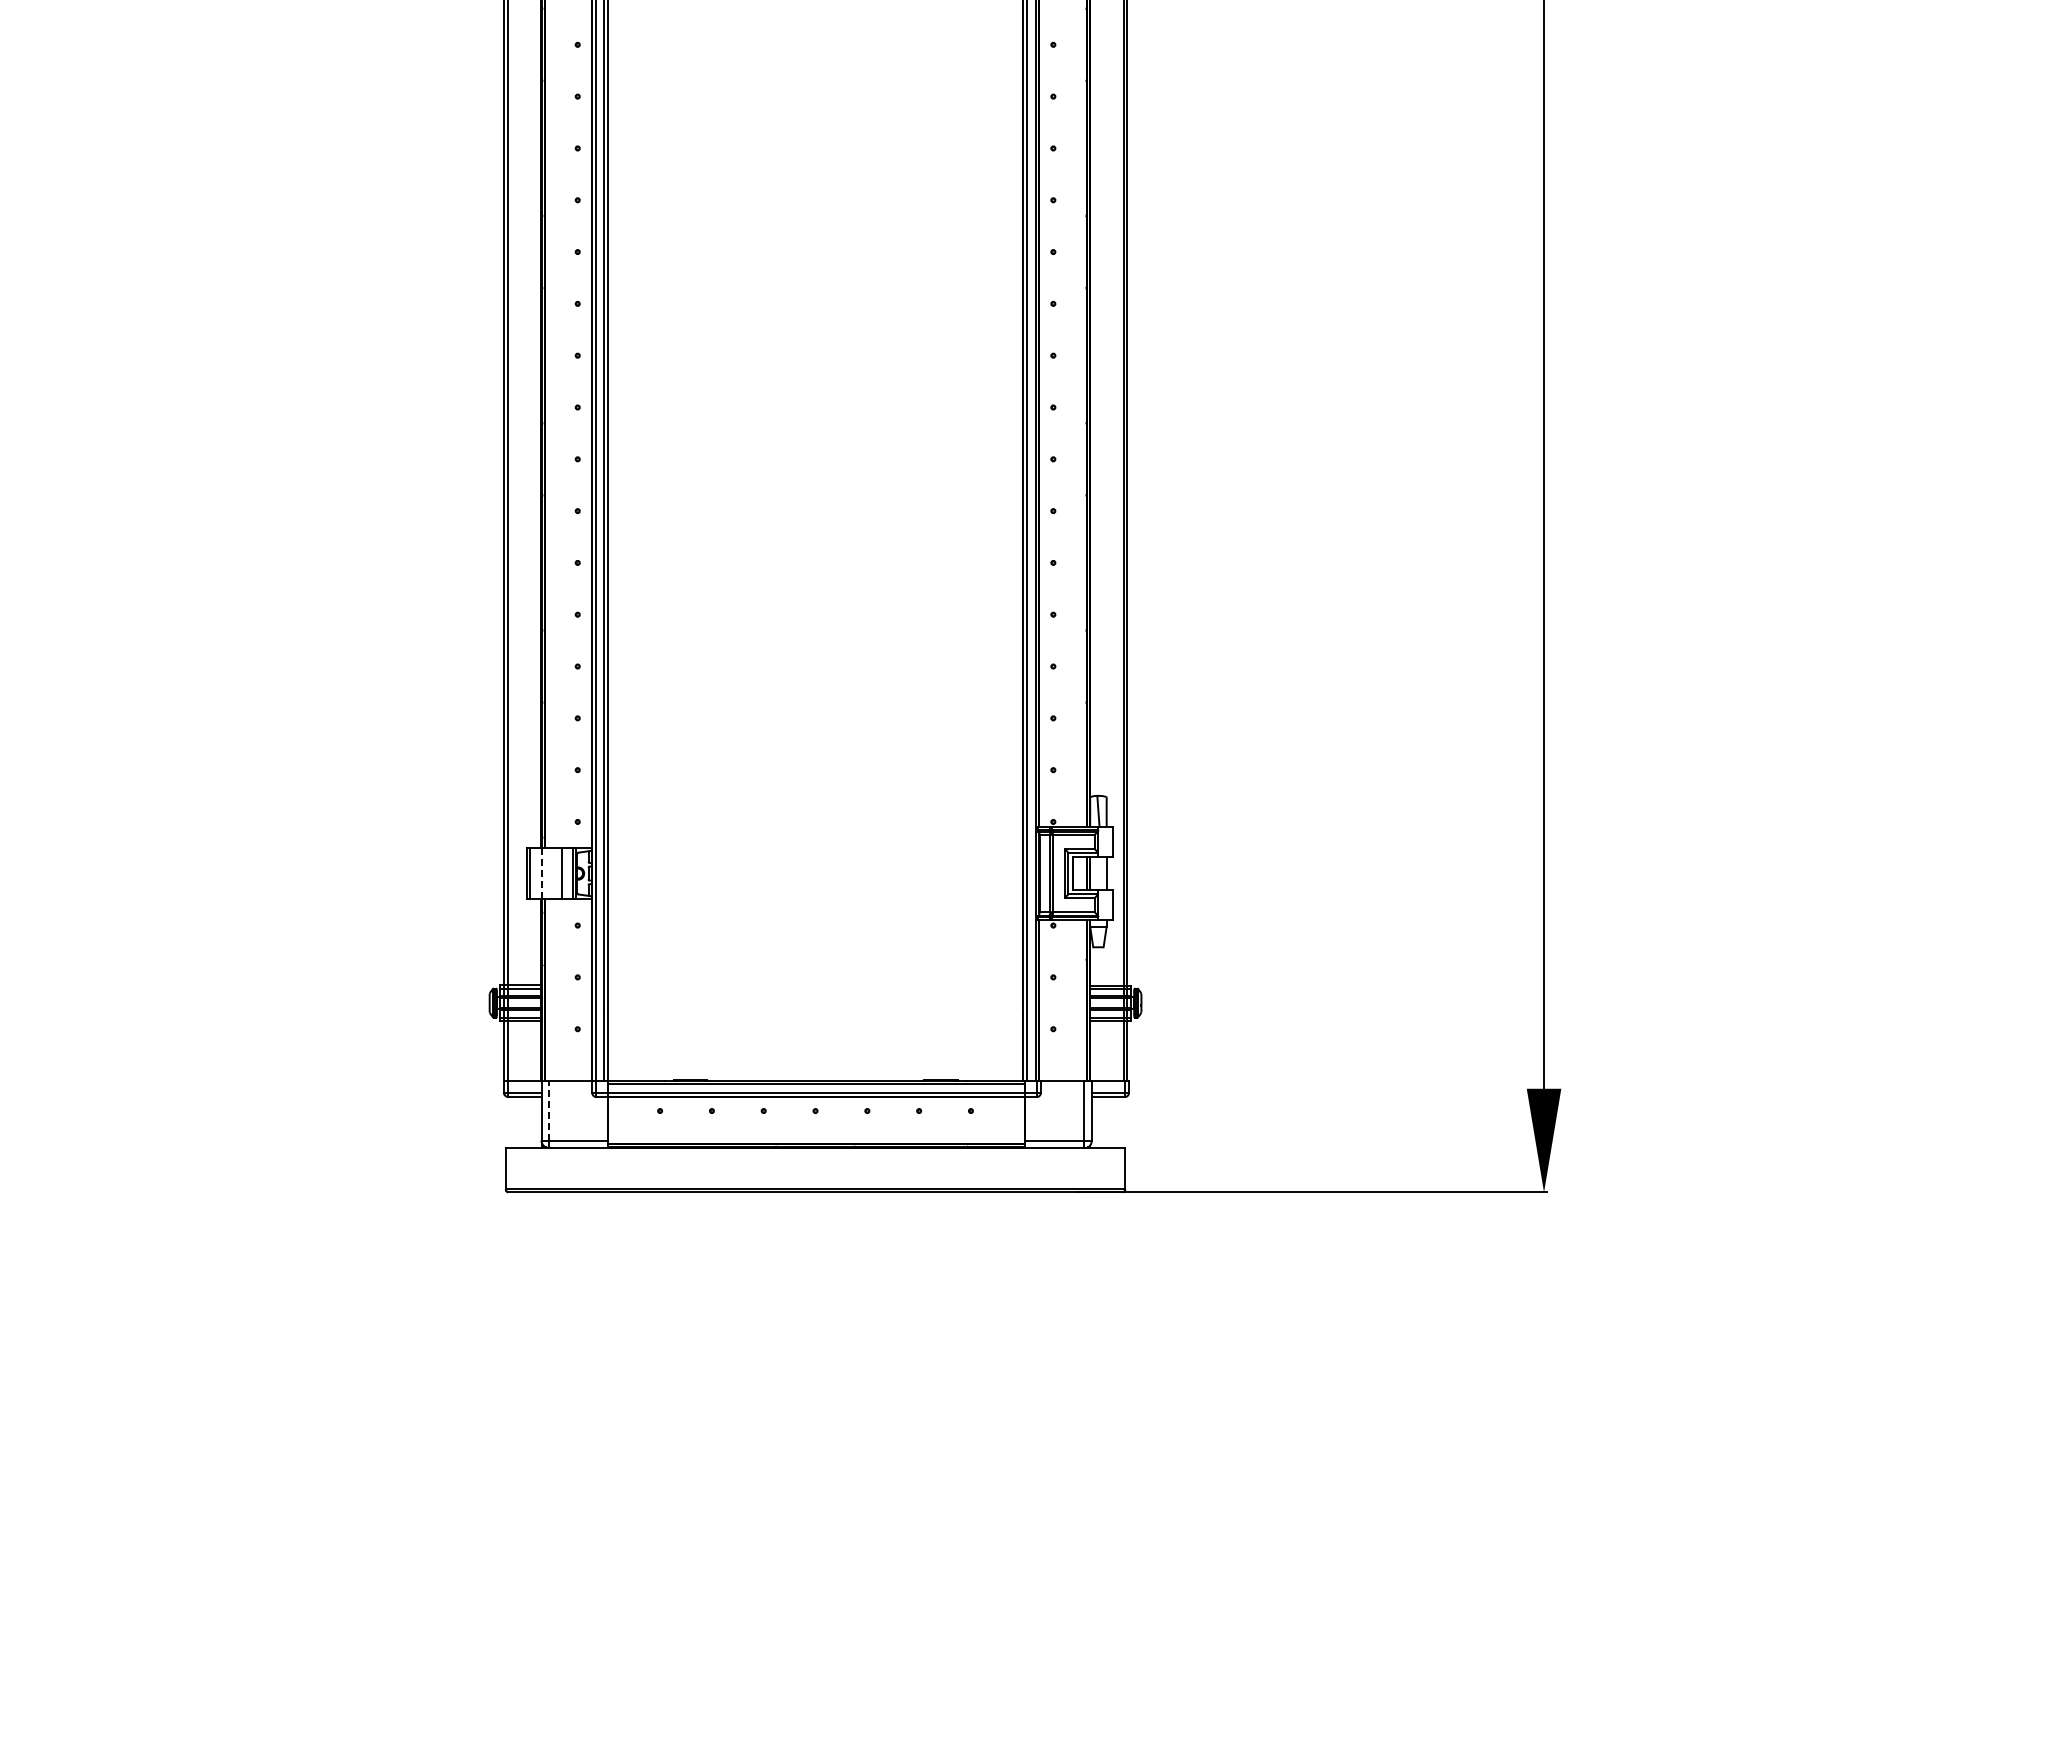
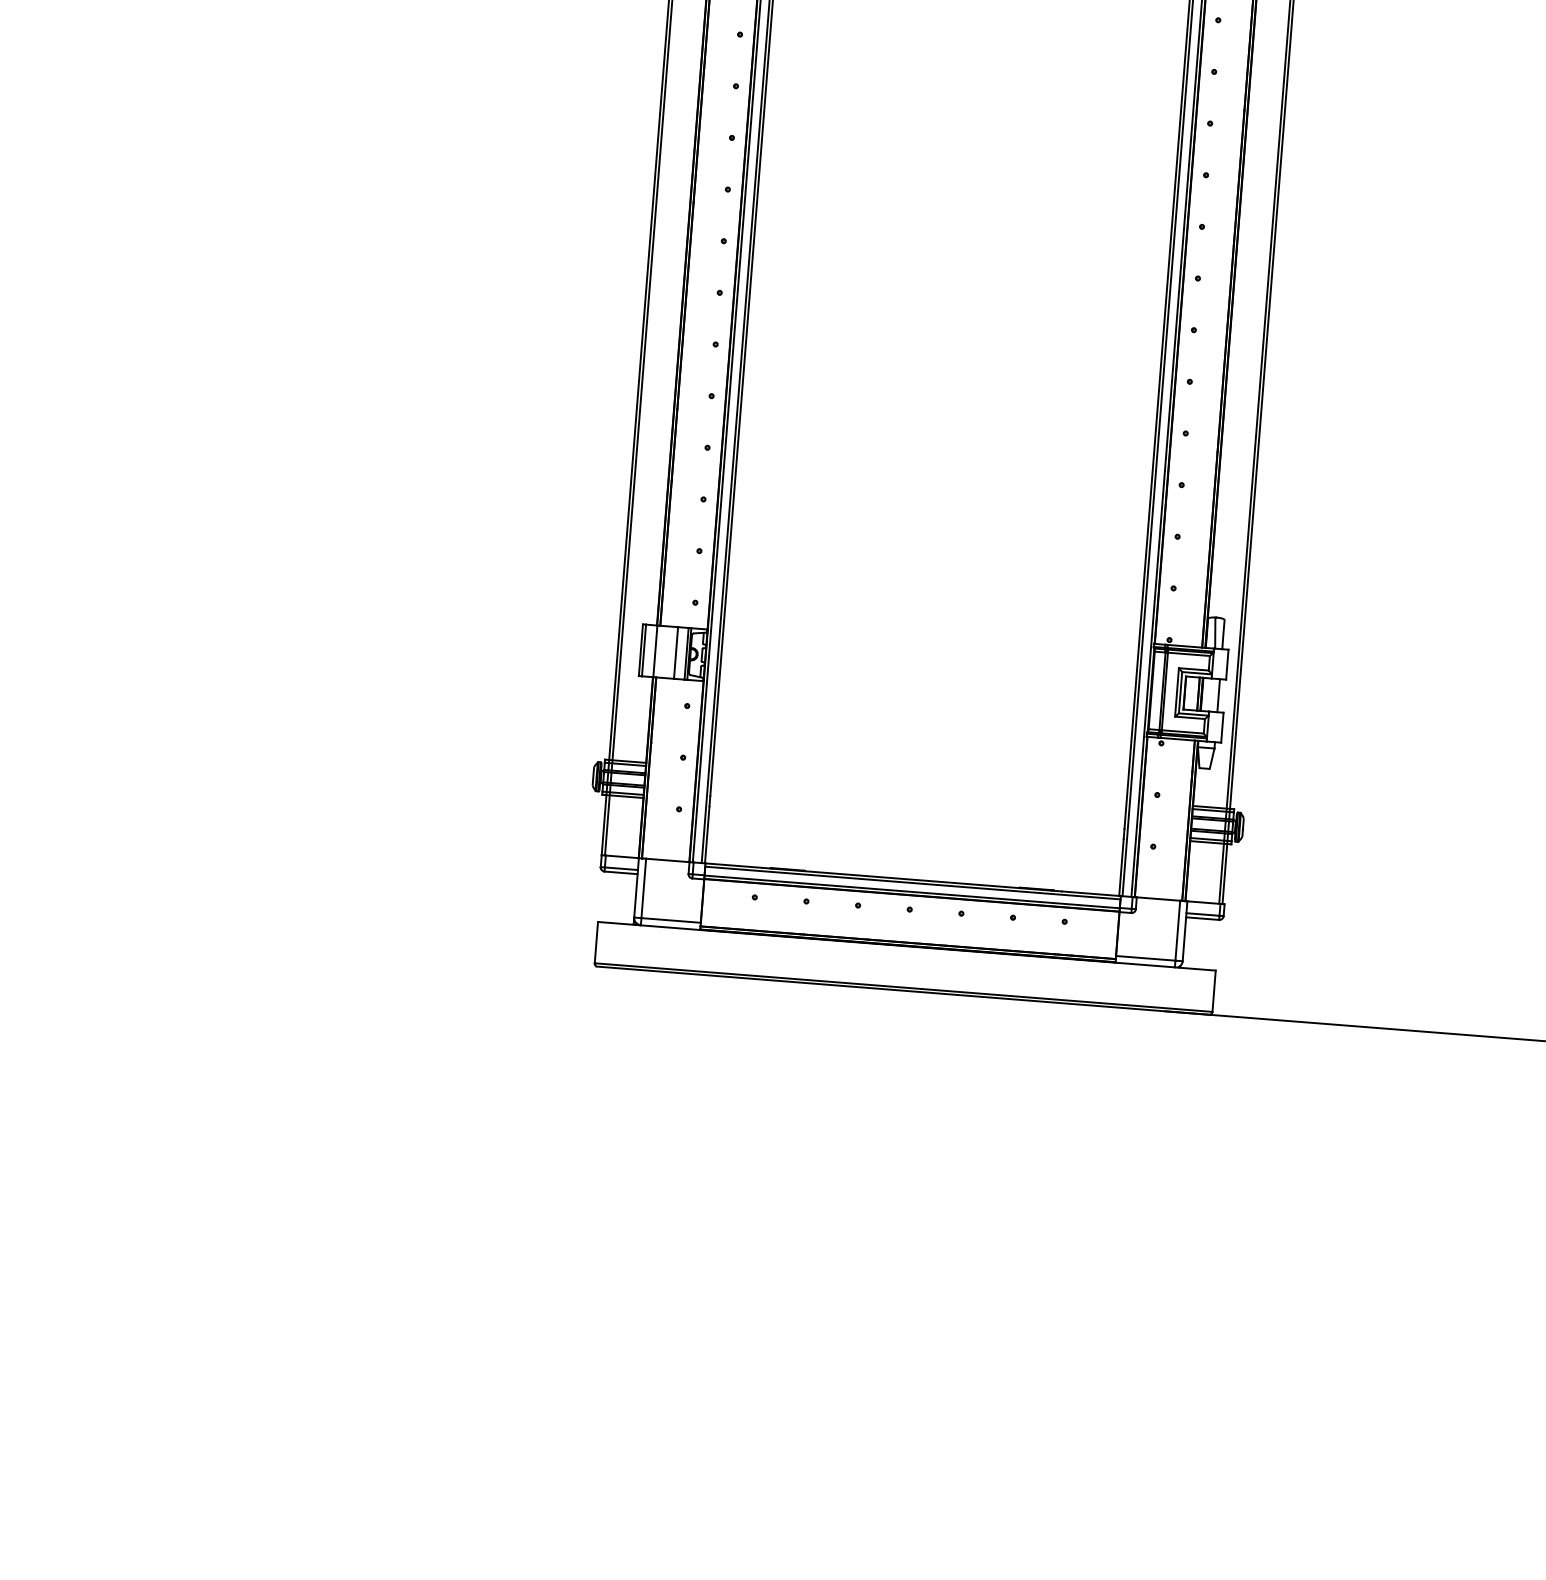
line: (541, 873) -> (655, 651), dashed -> solid
line: (548, 1110) -> (643, 888), dashed -> solid

